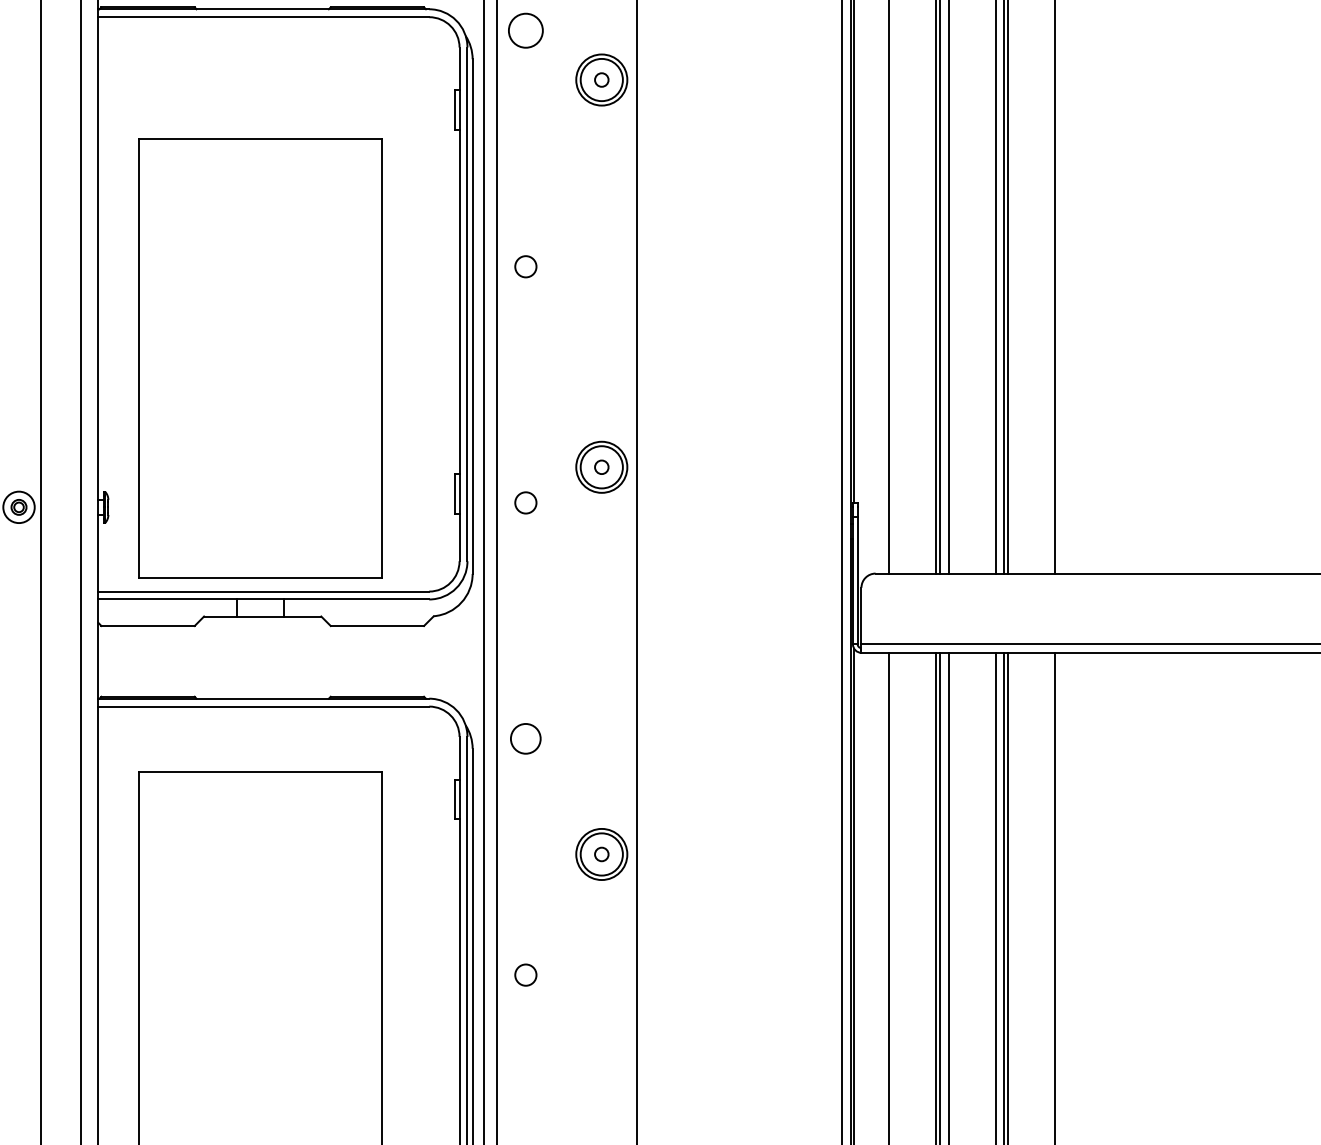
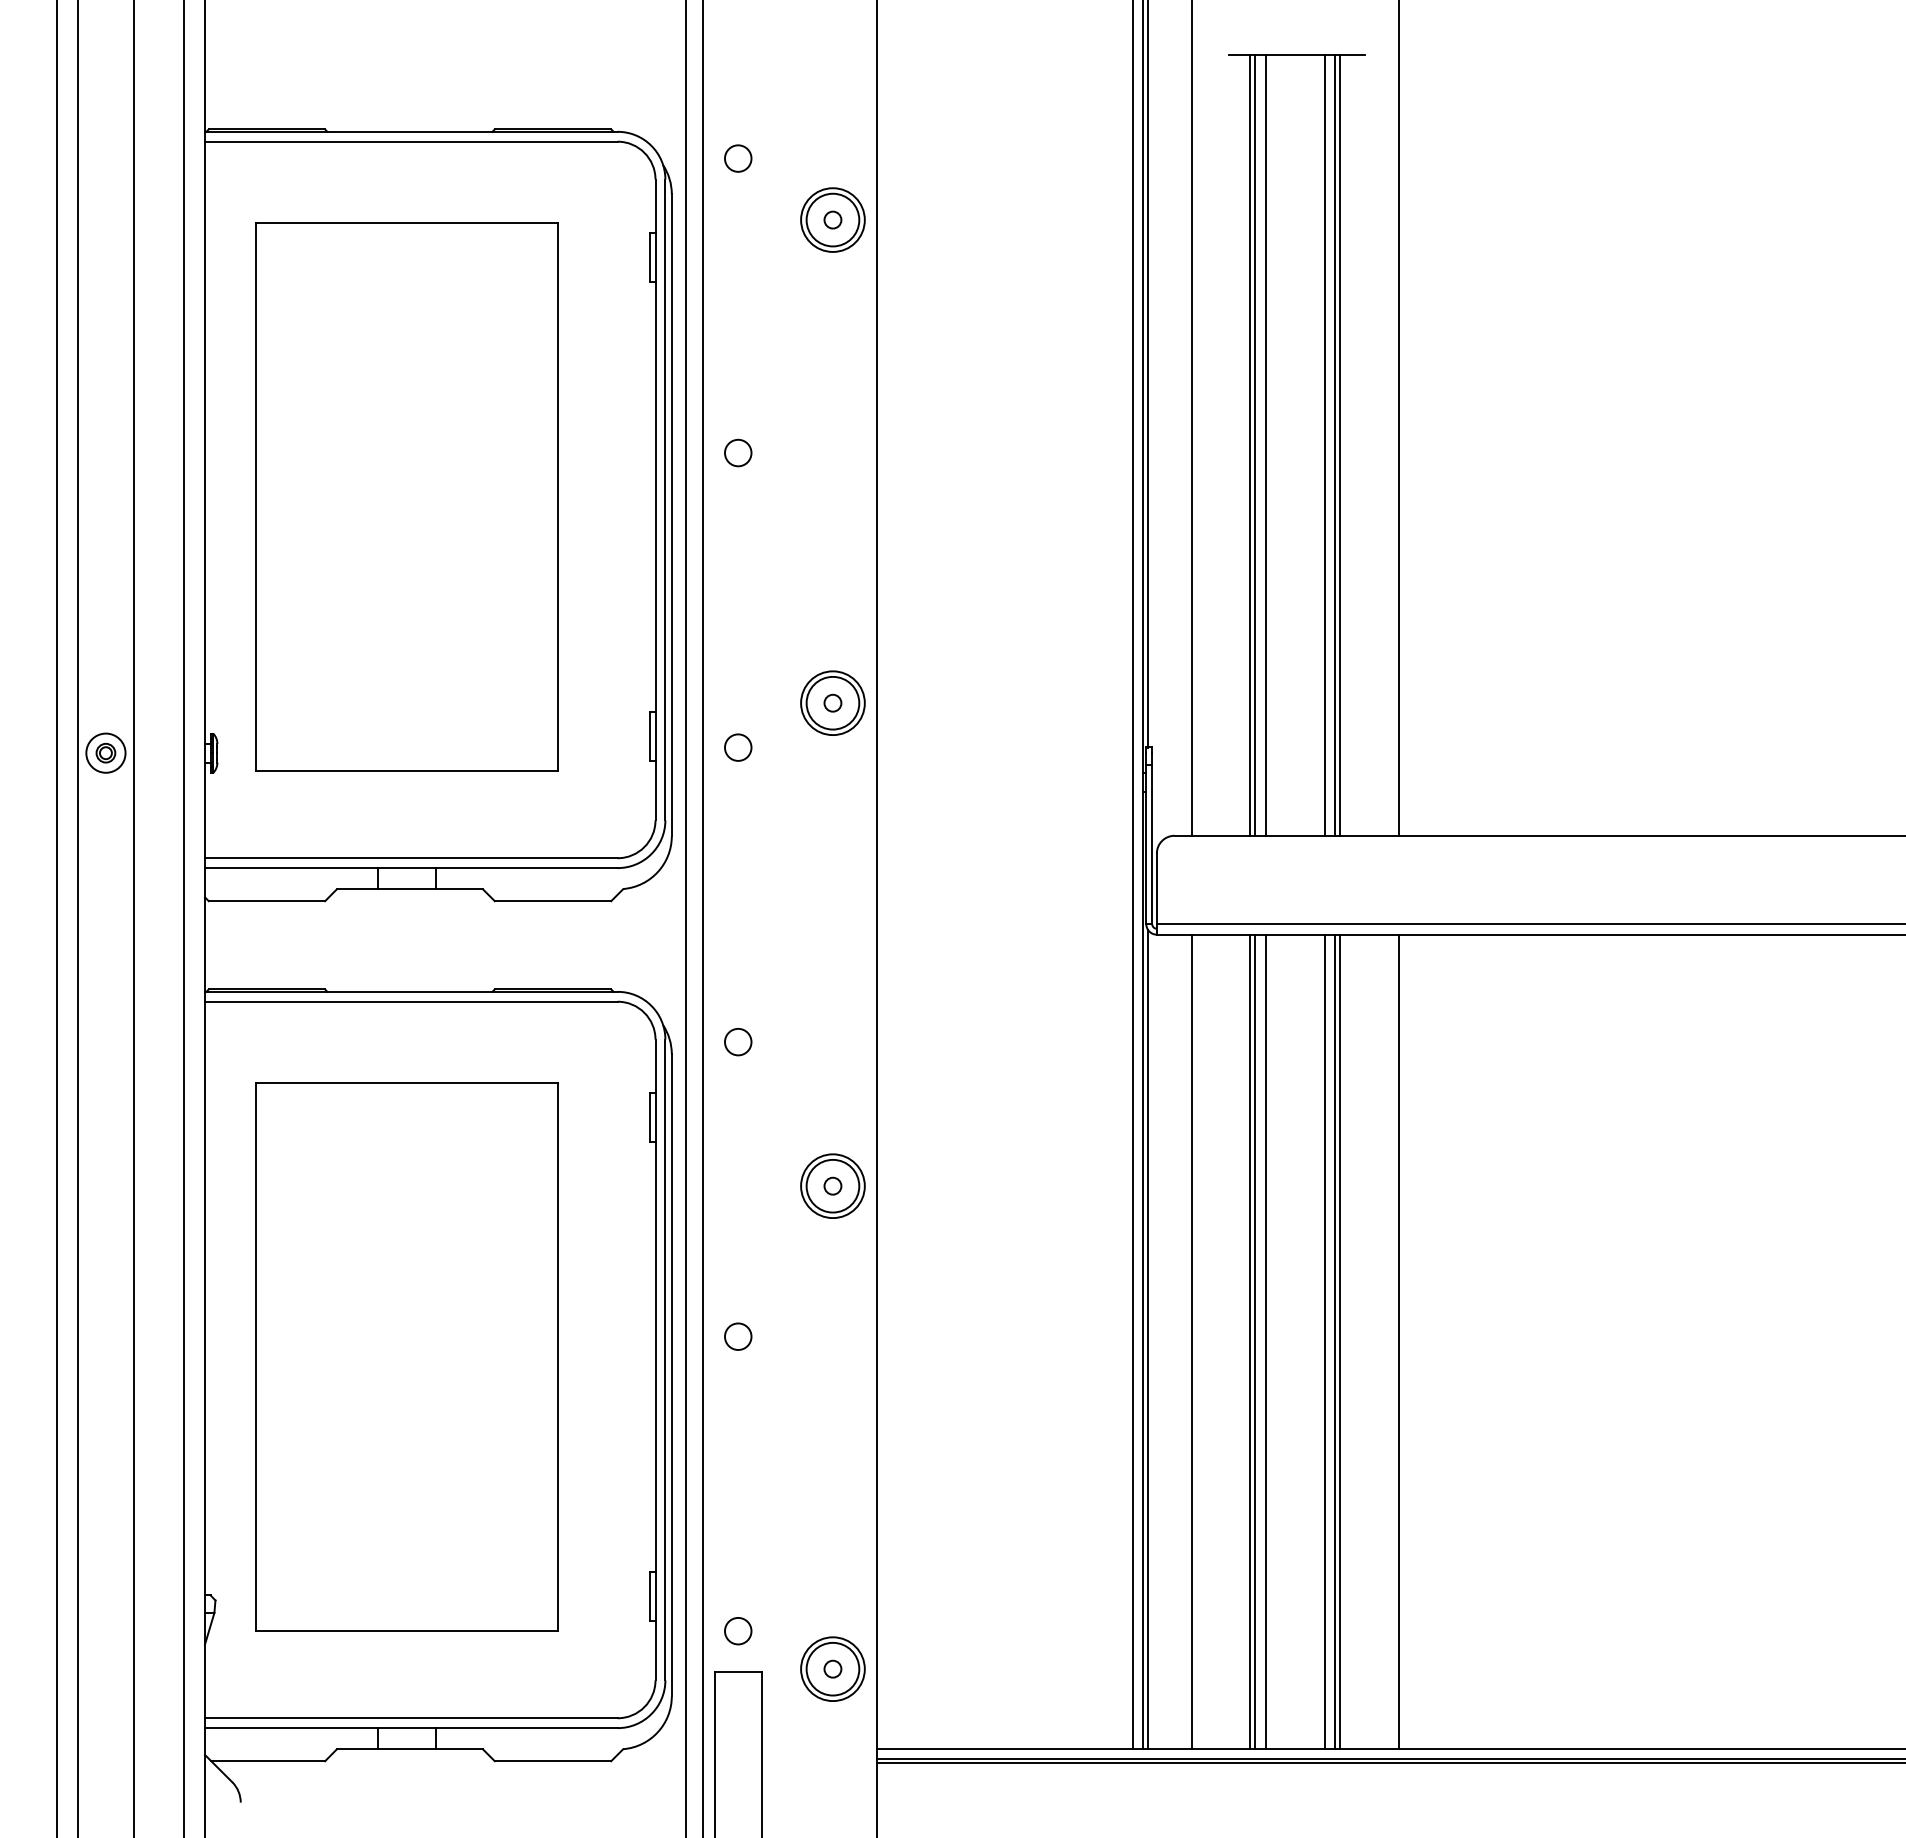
circle: (526, 30) -> (738, 158), size x0.62
part: (259, 358) -> (406, 496), moved
circle: (526, 739) -> (738, 1042), size x0.71

